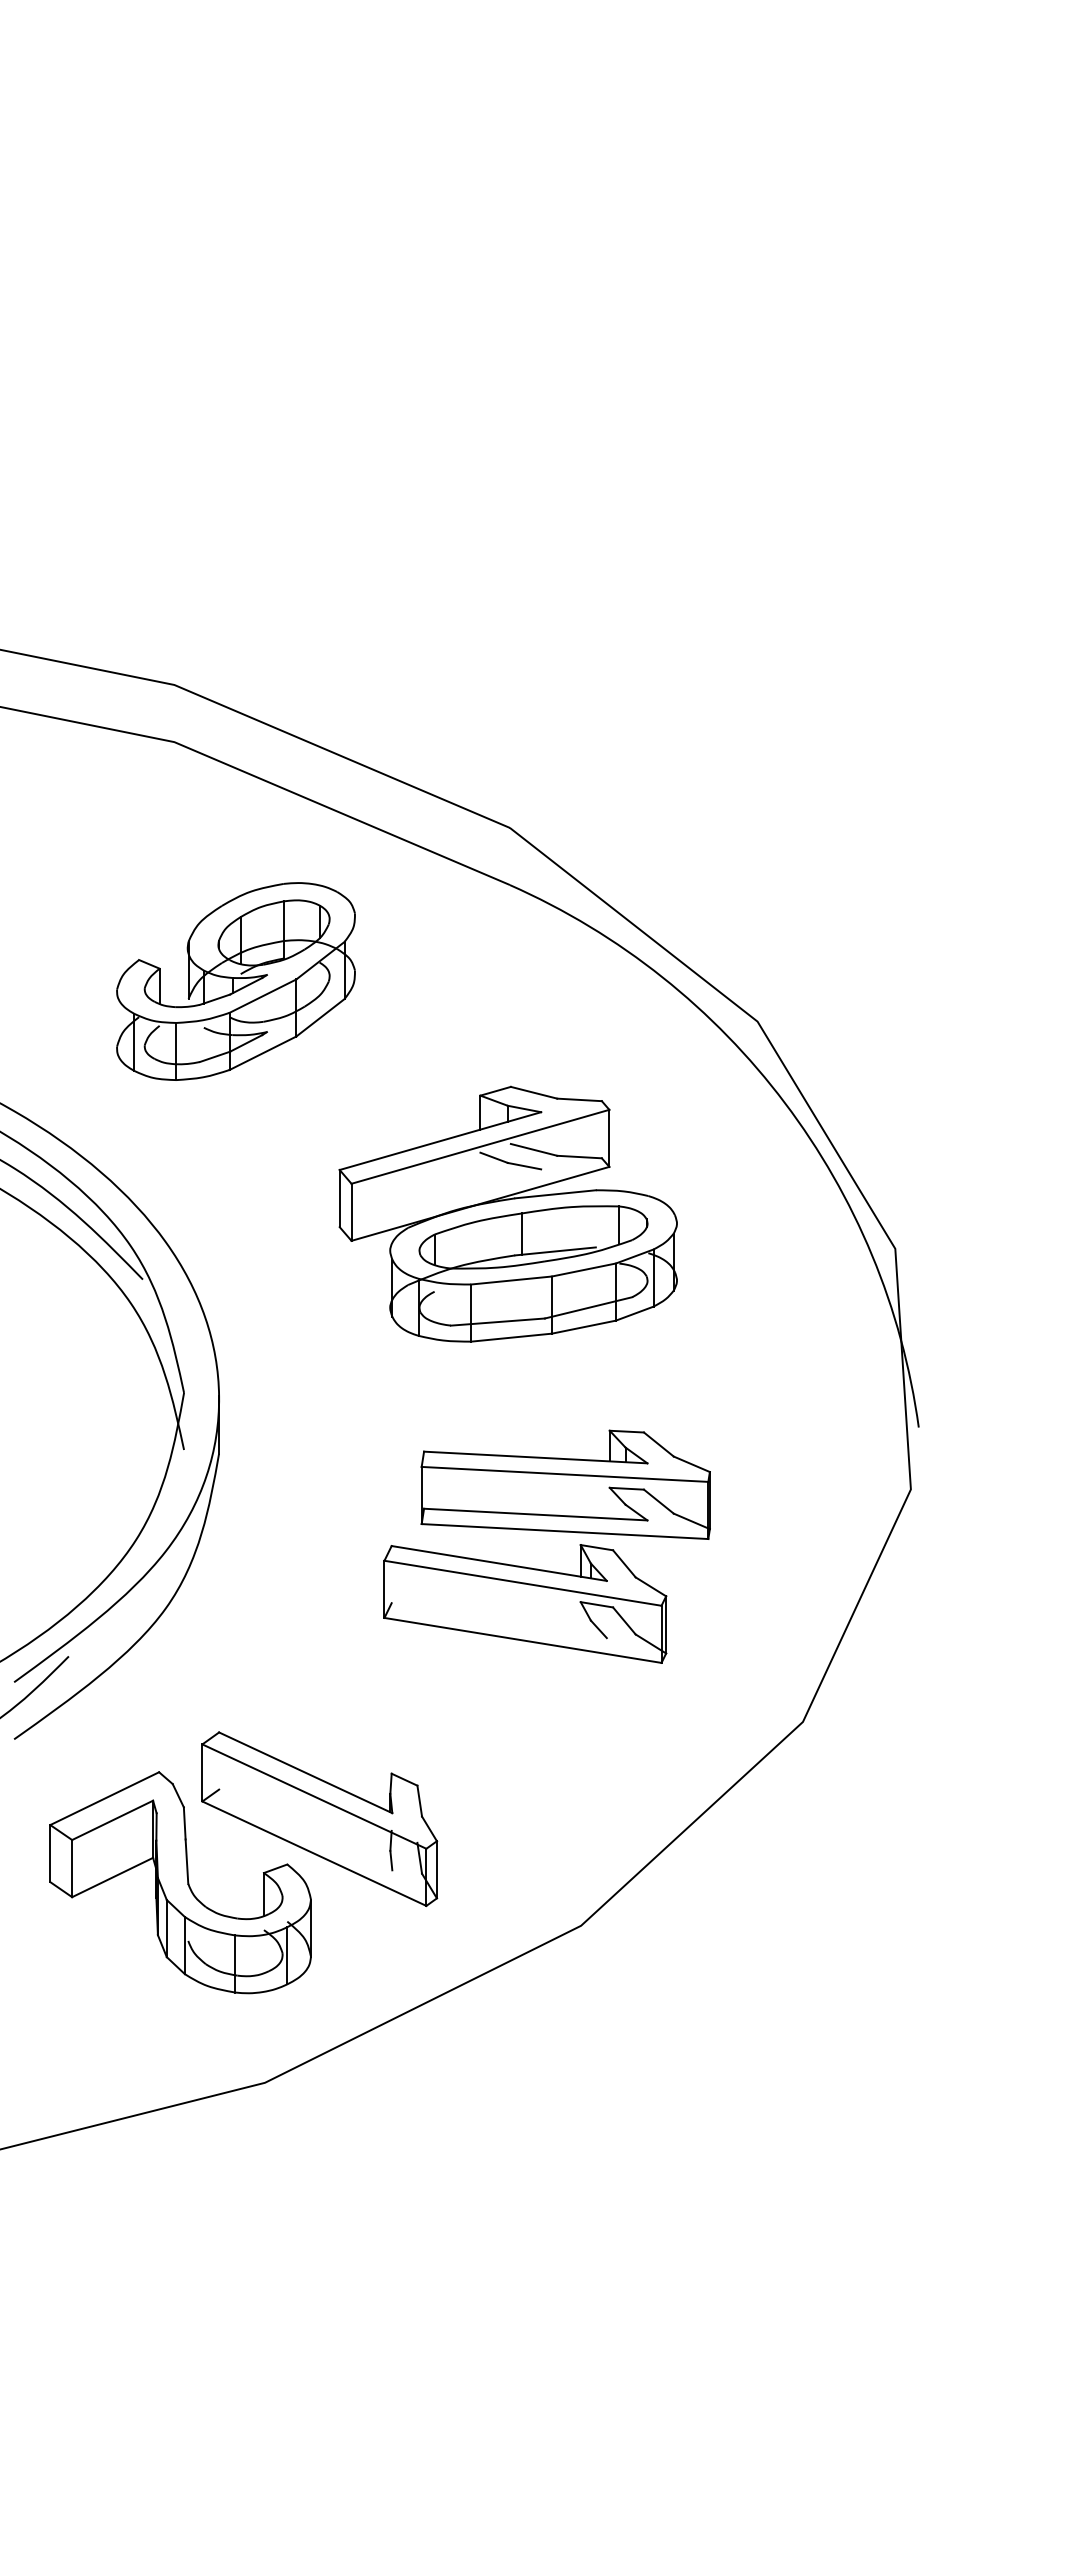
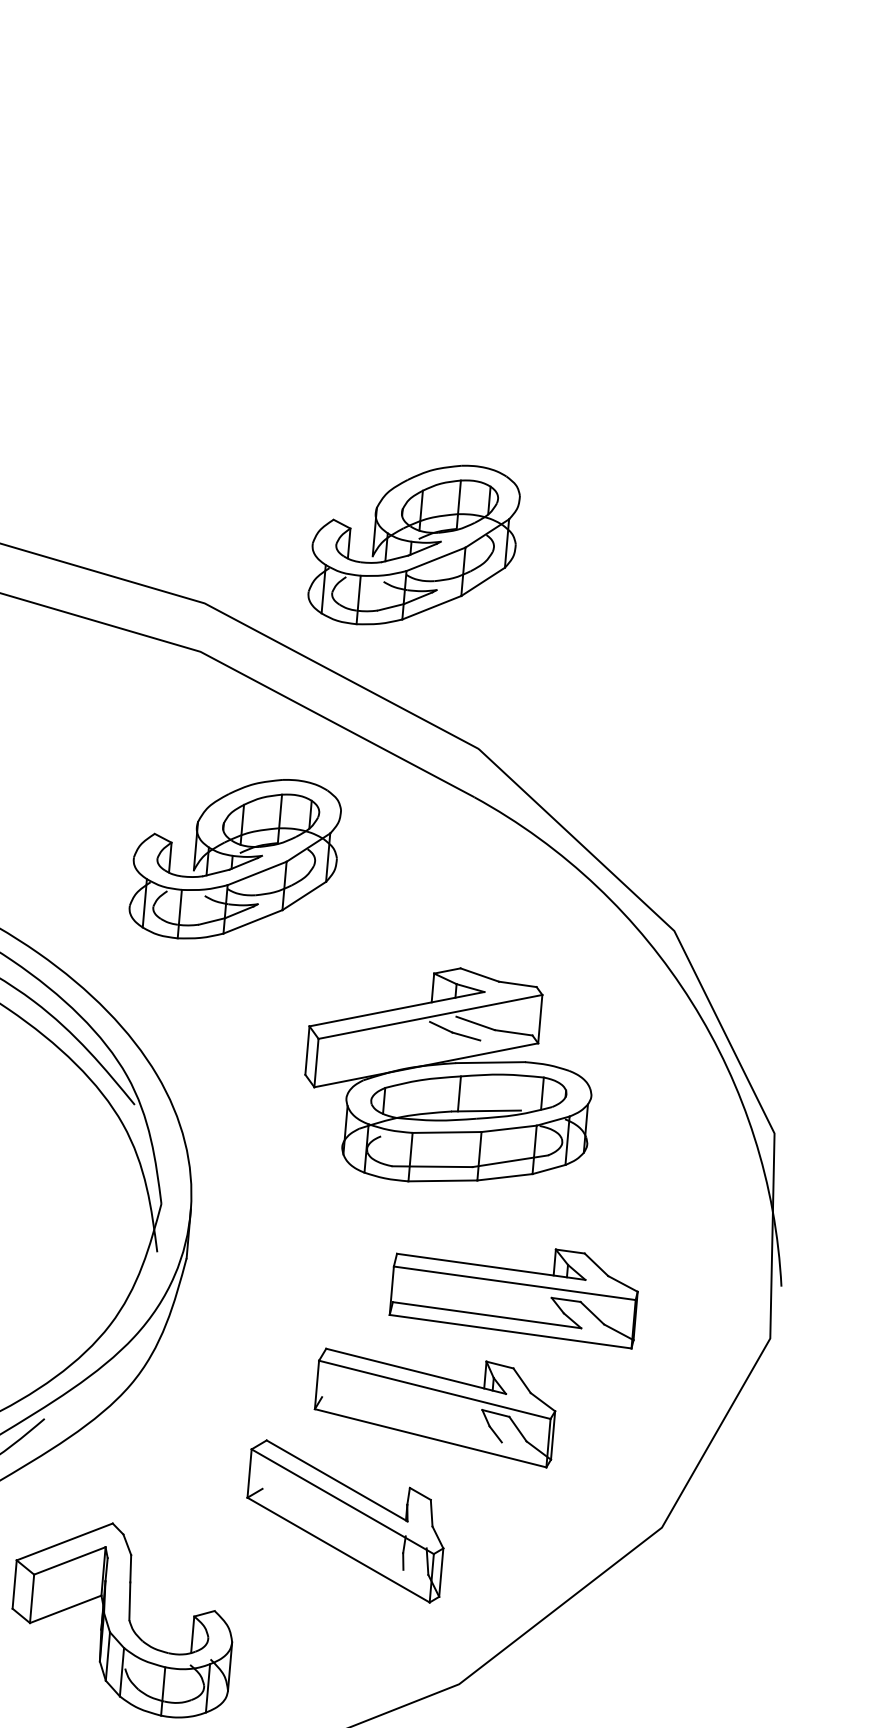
part: (413, 595) -> (413, 544), added
part: (565, 1484) -> (514, 1291), moved
part: (319, 1819) -> (345, 1521), moved

